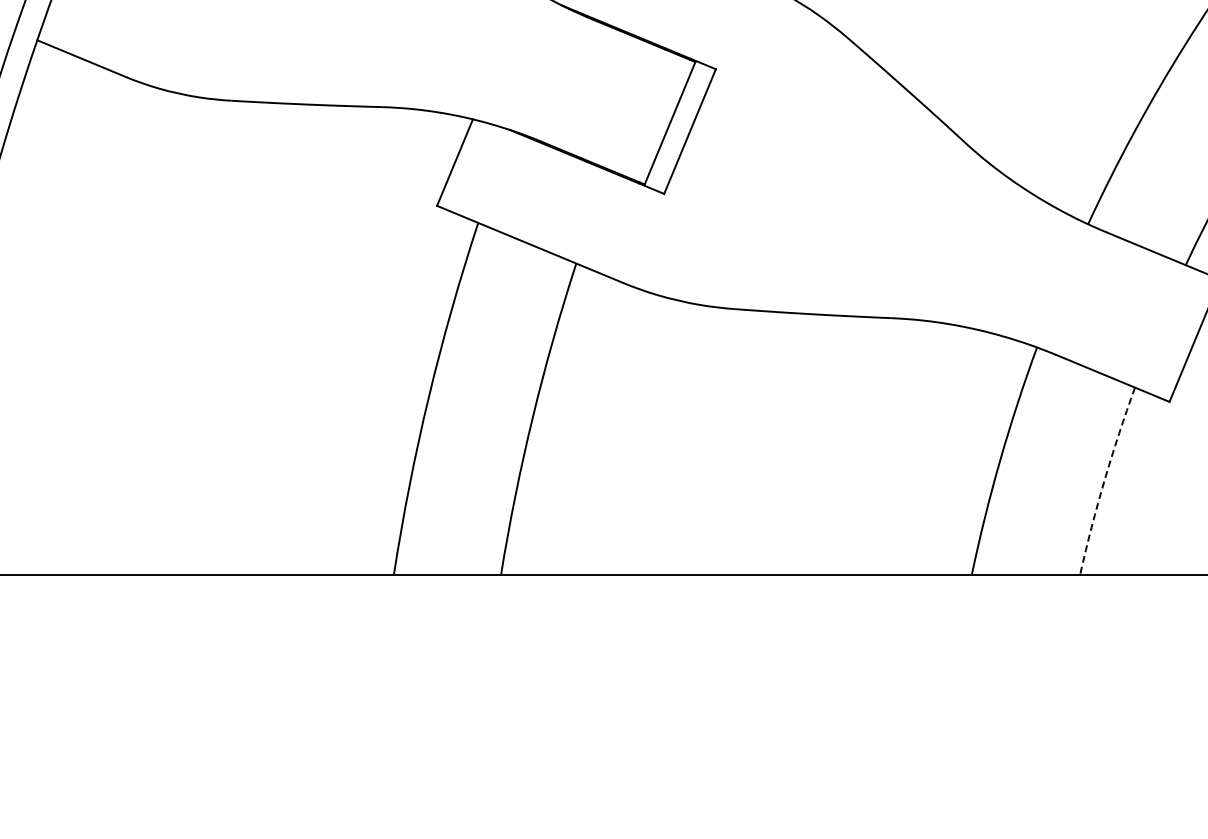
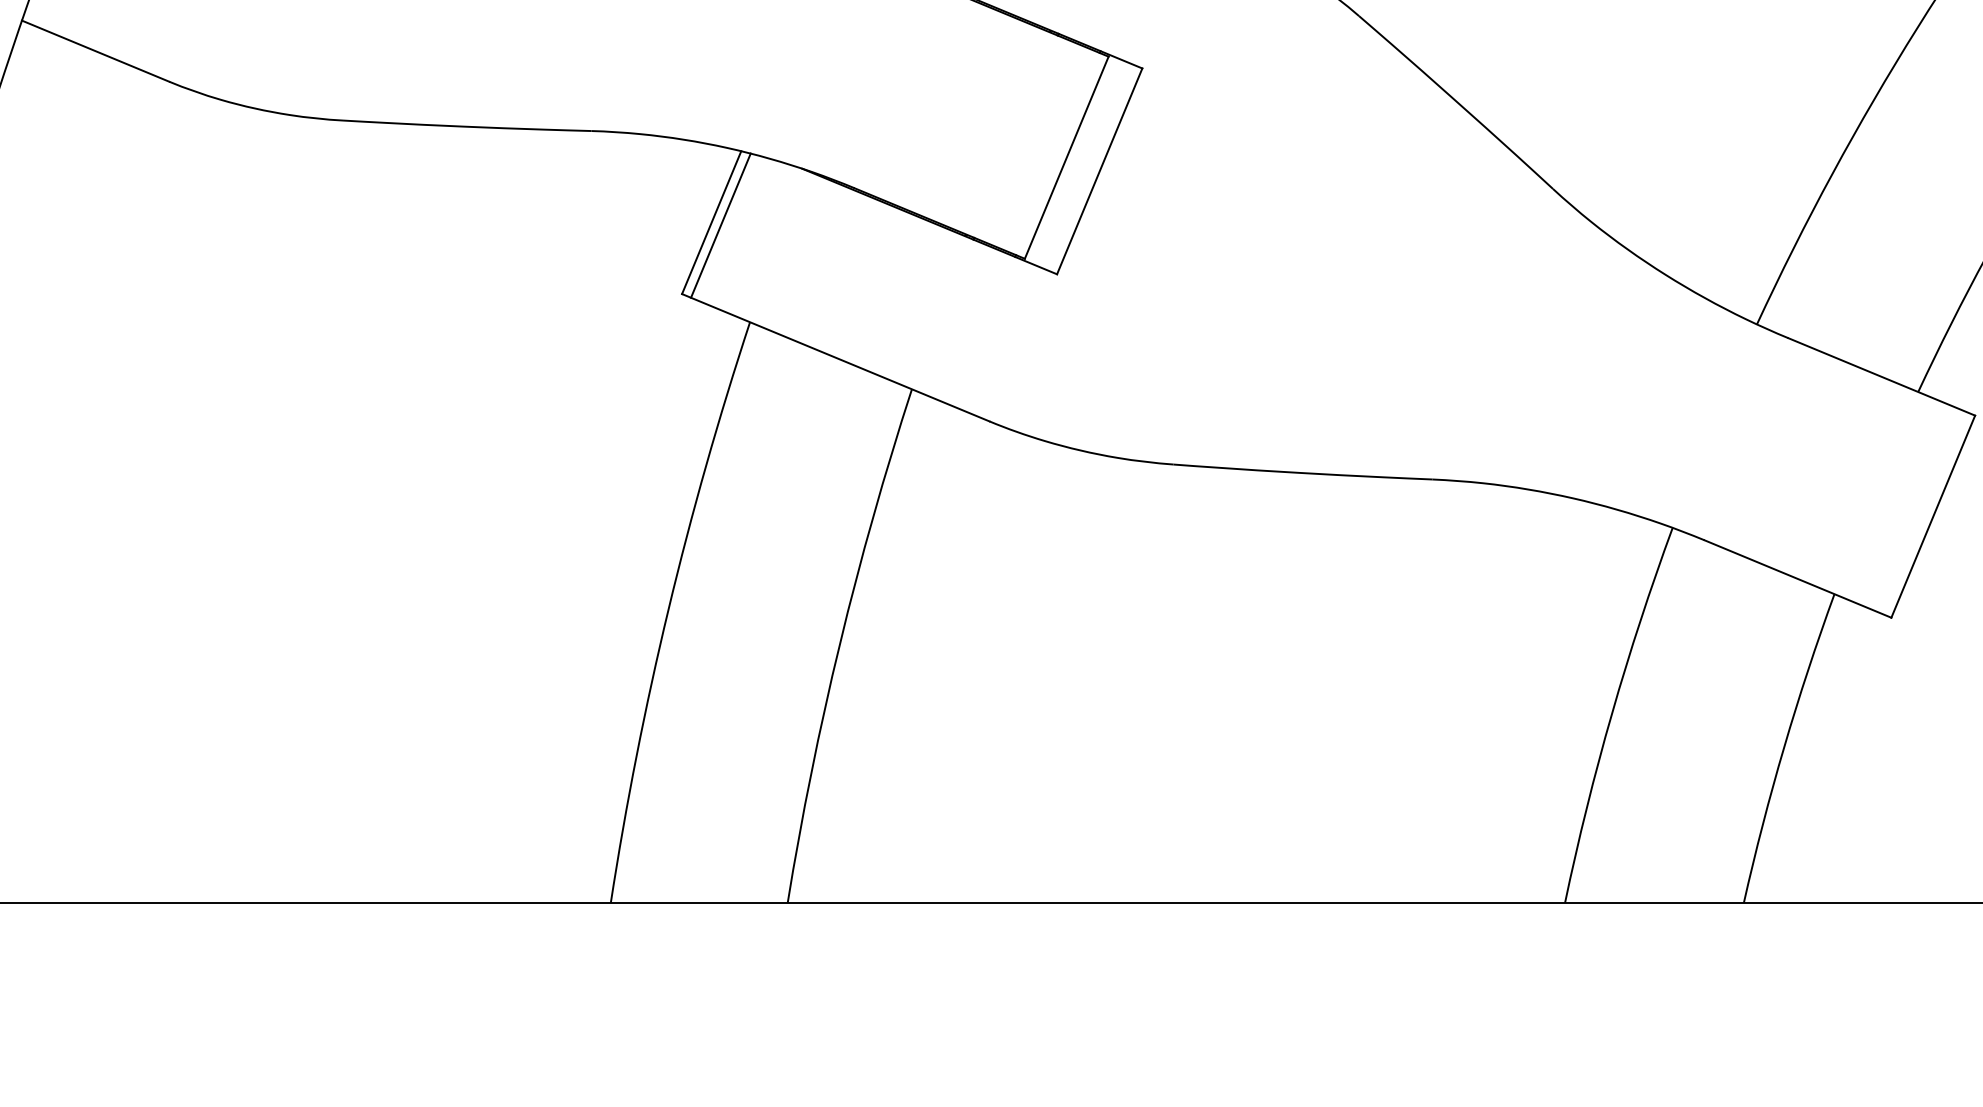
line: (460, 164) -> (720, 225), added
arc: (1104, 480) -> (1784, 747), dashed -> solid

